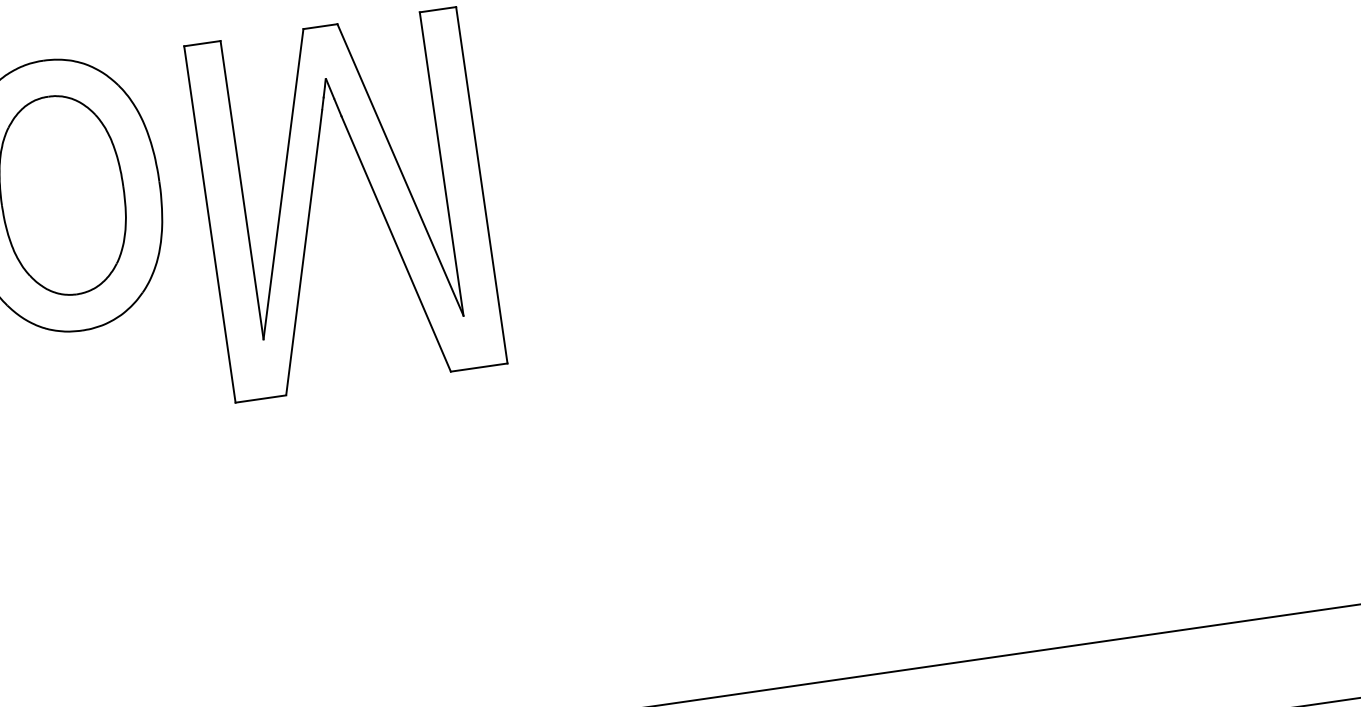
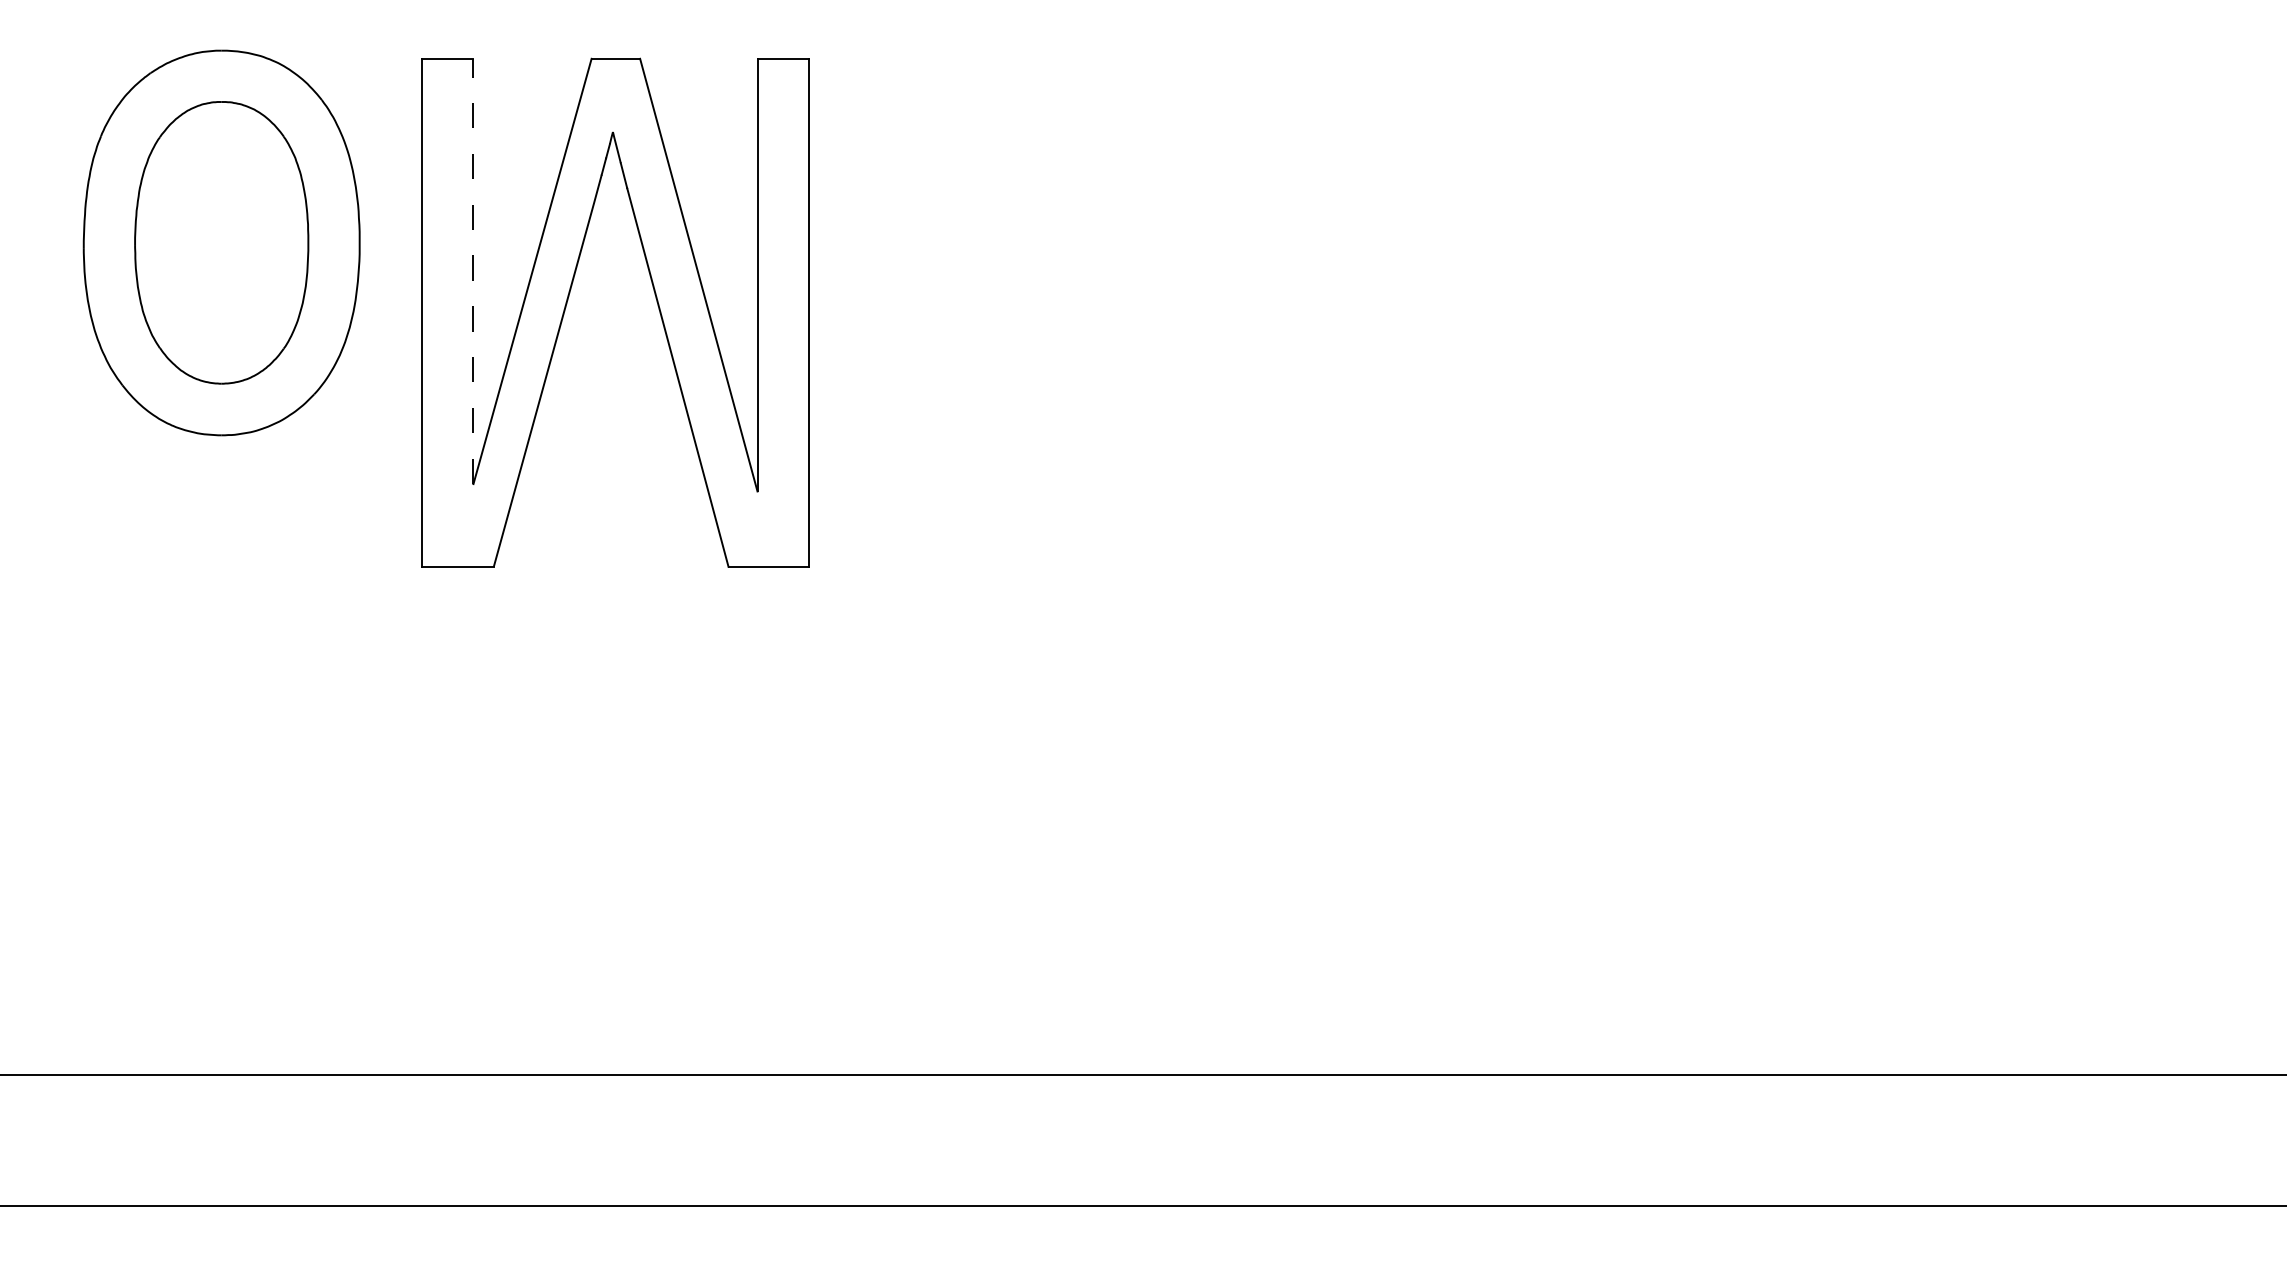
line: (242, 190) -> (473, 271), solid -> dashed

